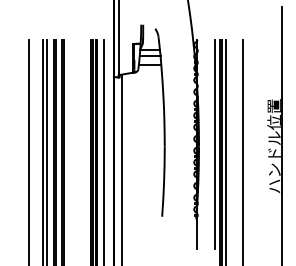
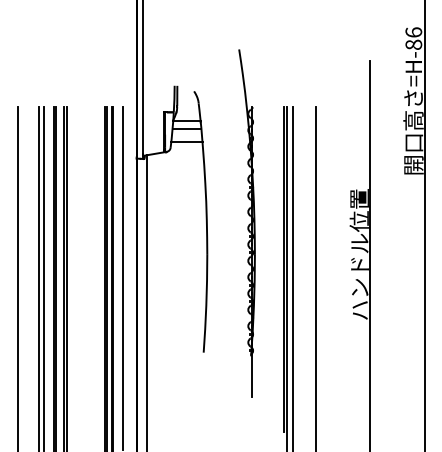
line: (215, 143) -> (277, 251), removed

